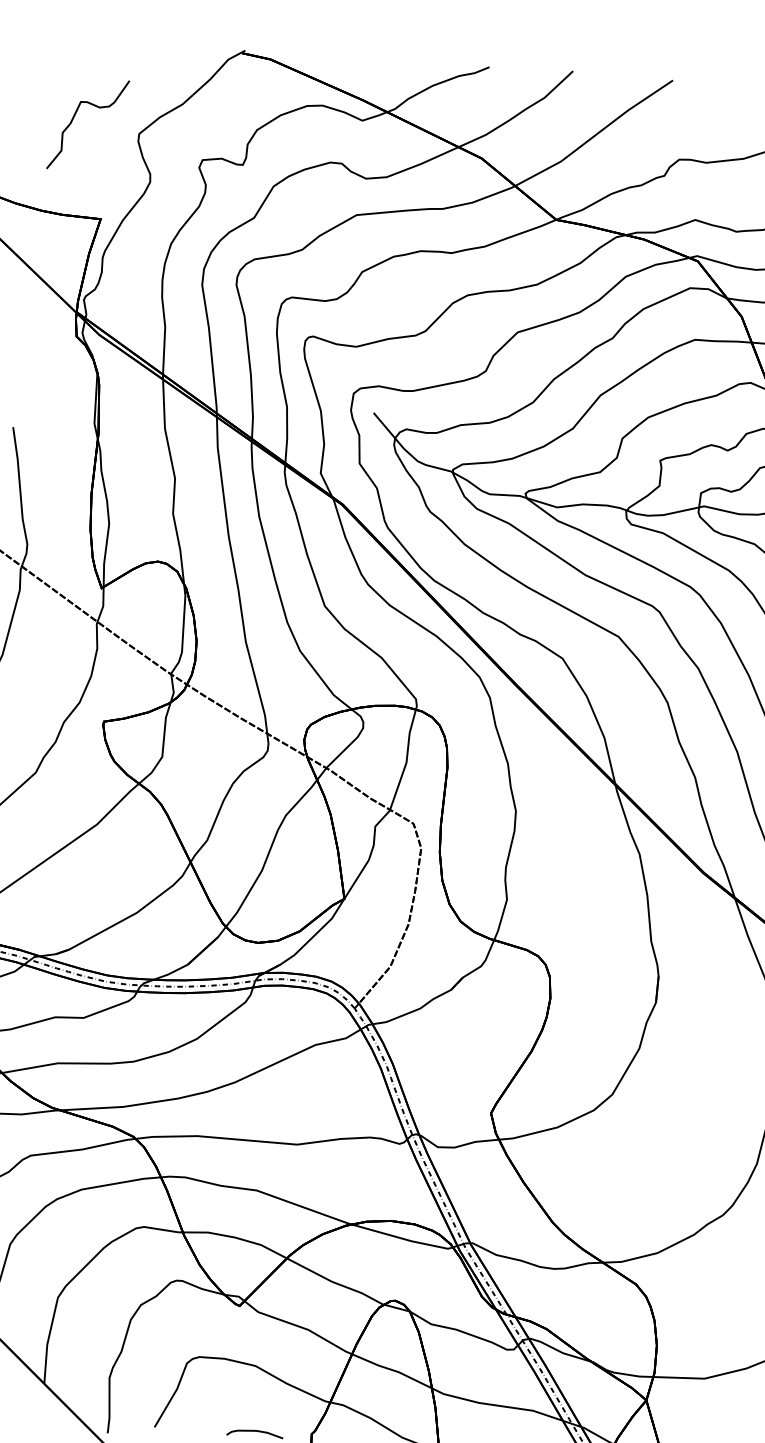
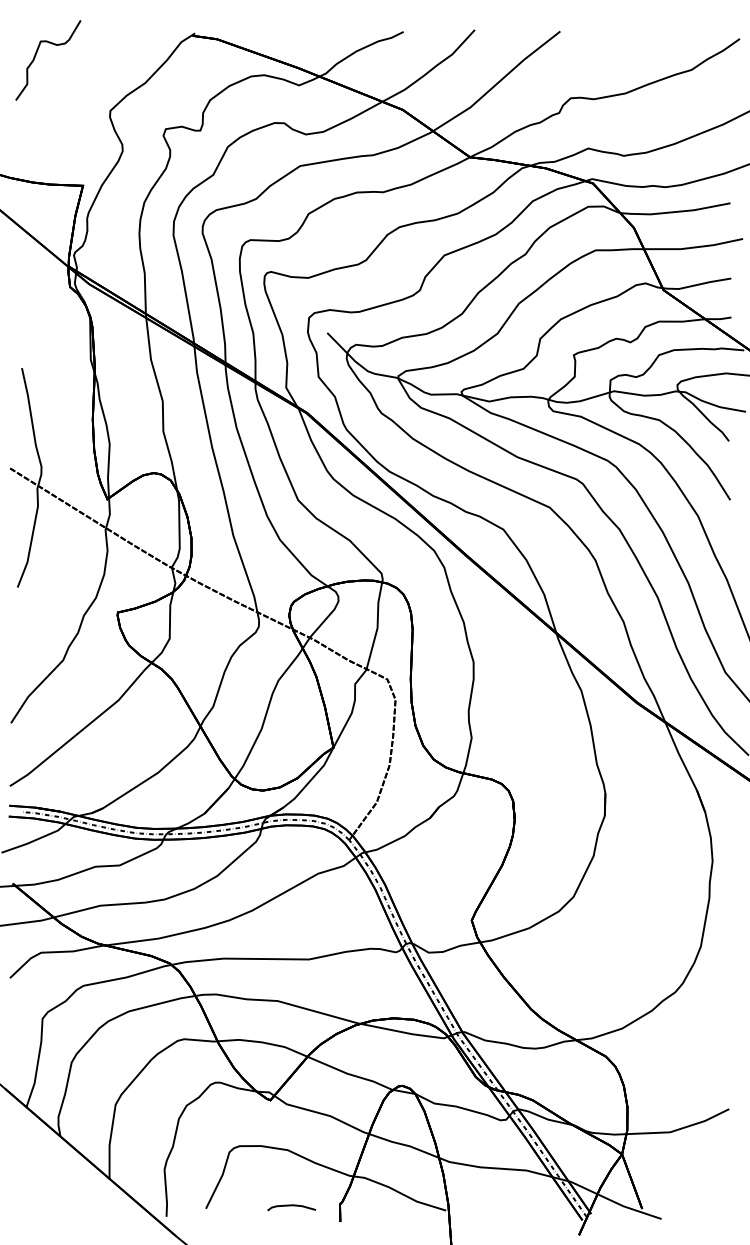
curve: (74, 117) -> (36, 55), moved

